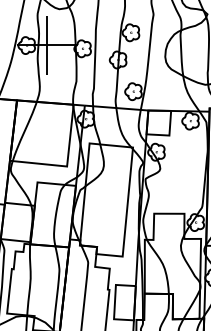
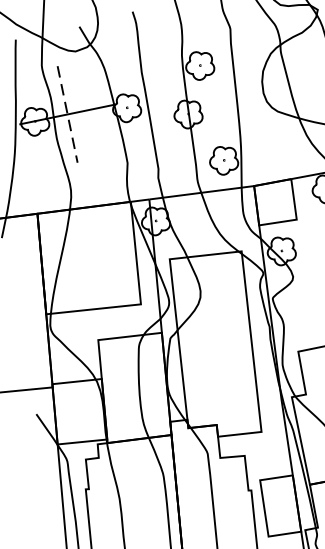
line: (47, 45) -> (68, 114), solid -> dashed

